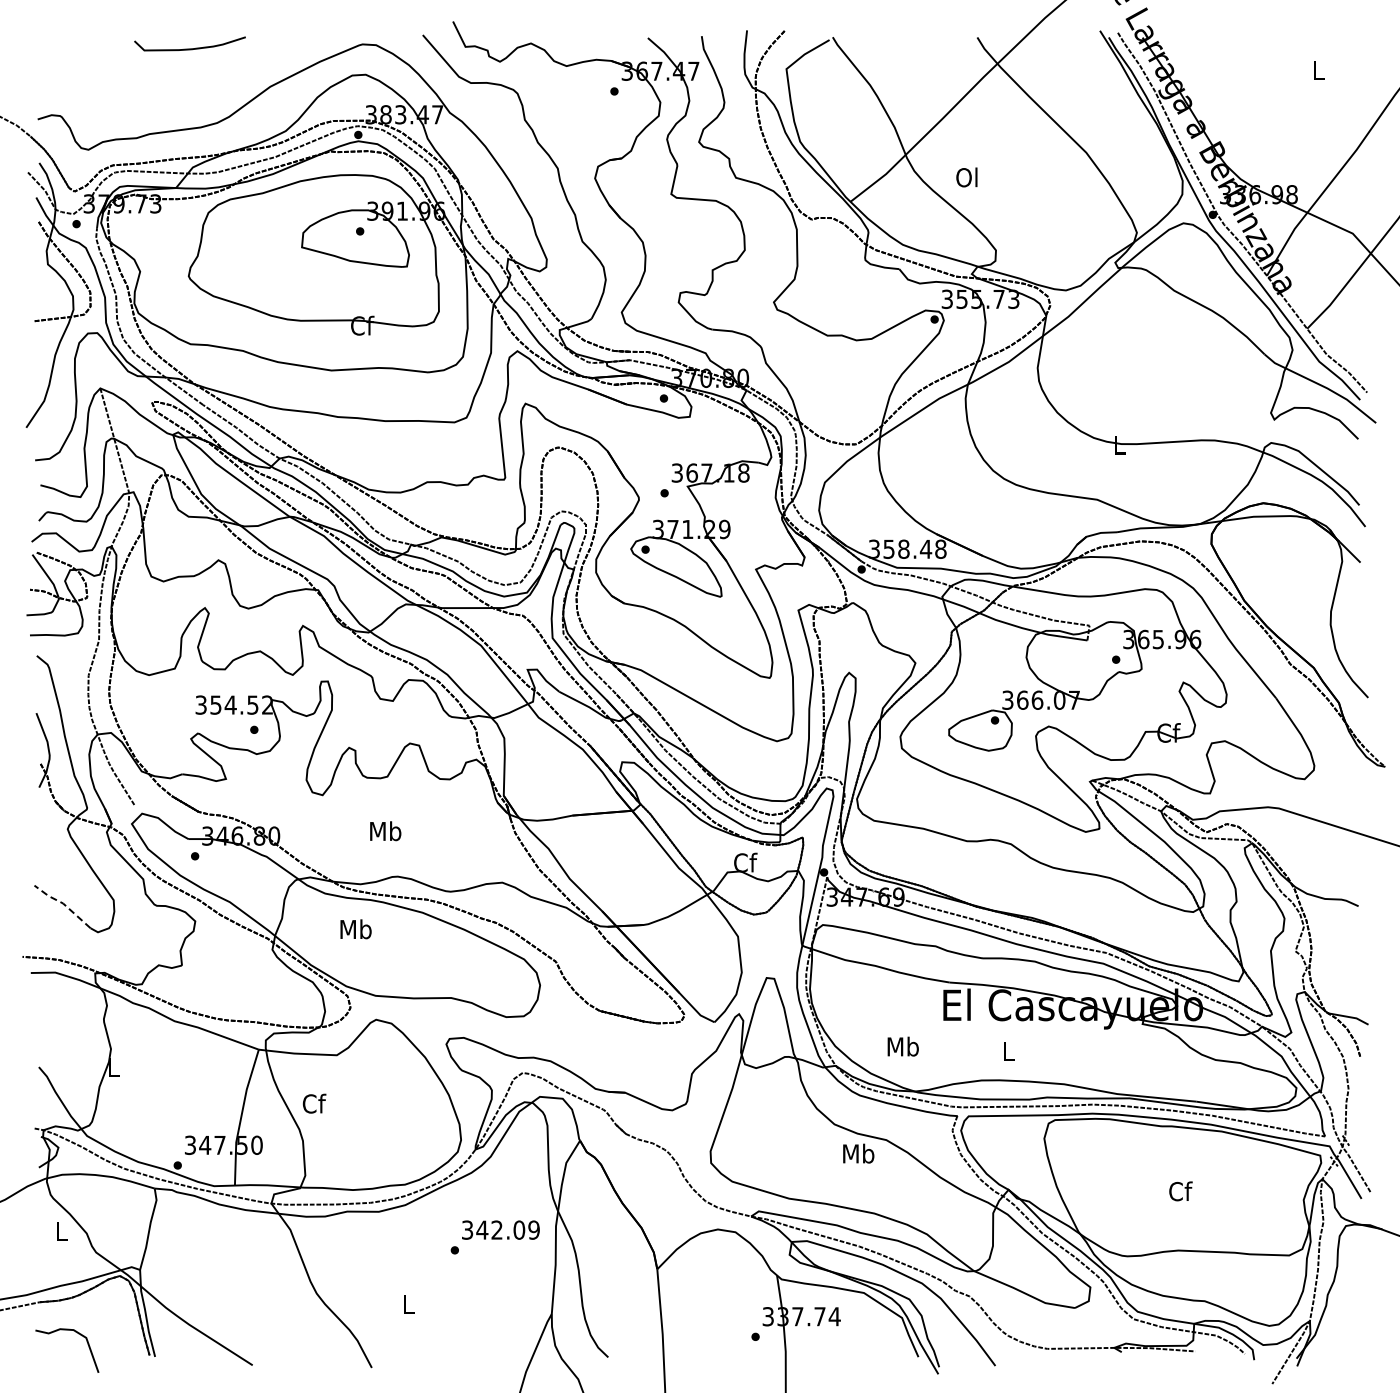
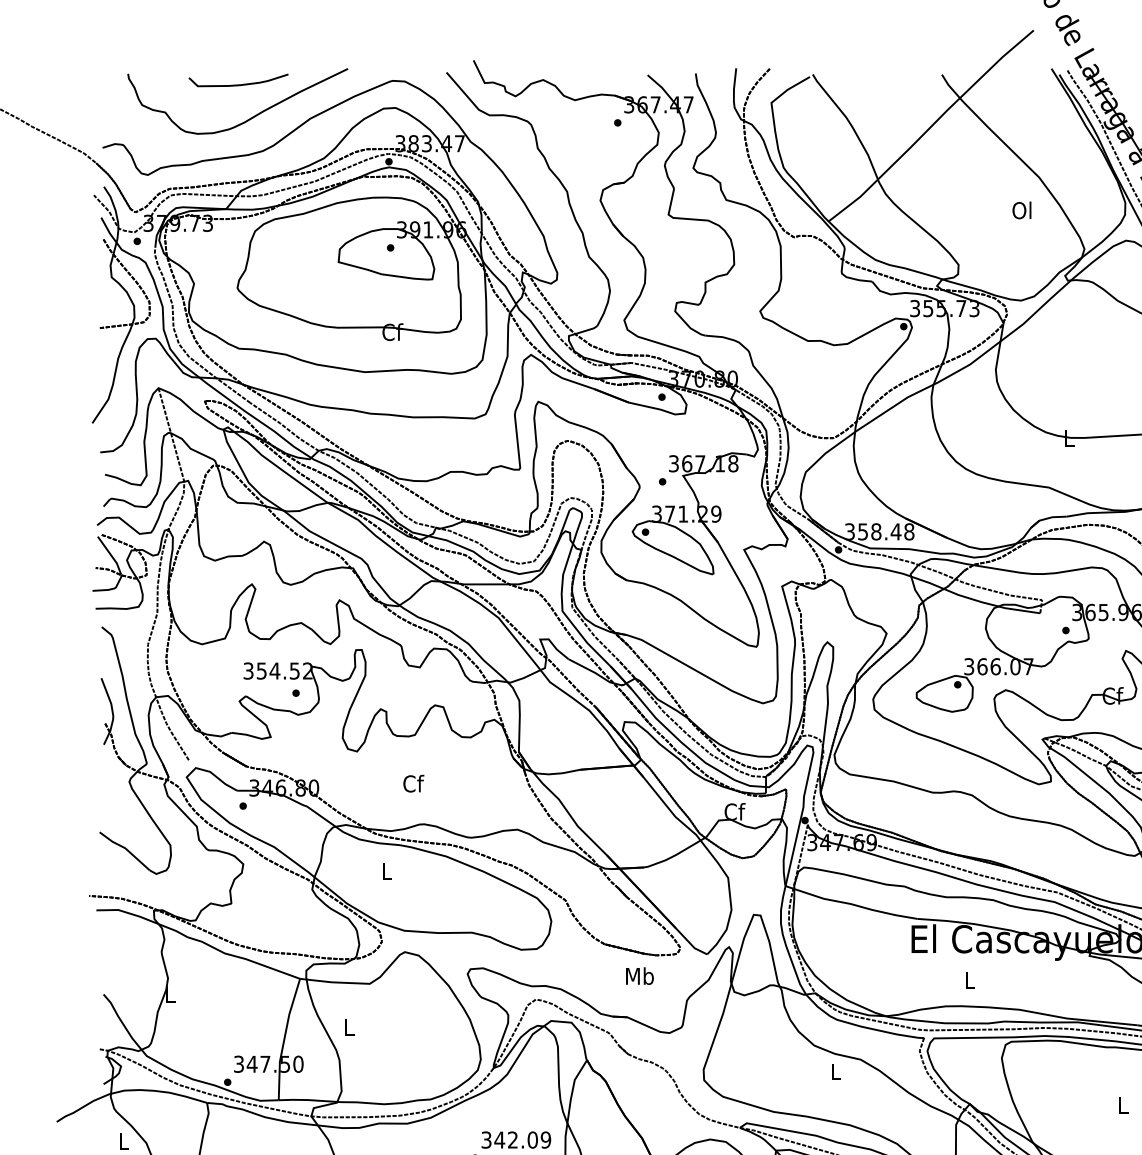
curve: (198, 88) -> (246, 120), added
text: (966, 177) -> (1021, 210), moved
text: (385, 831) -> (413, 783), Mb -> Cf
line: (63, 903) -> (125, 848), dashed -> solid
text: (355, 929) -> (386, 871), Mb -> L
text: (902, 1046) -> (639, 976), moved
text: (314, 1103) -> (349, 1026), Cf -> L
text: (858, 1153) -> (835, 1071), Mb -> L
text: (1180, 1191) -> (1123, 1105), Cf -> L

